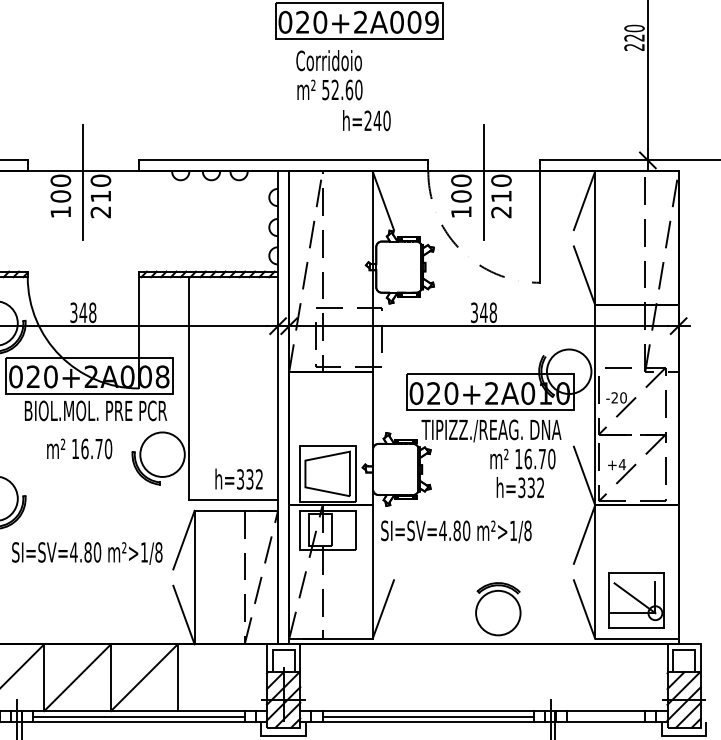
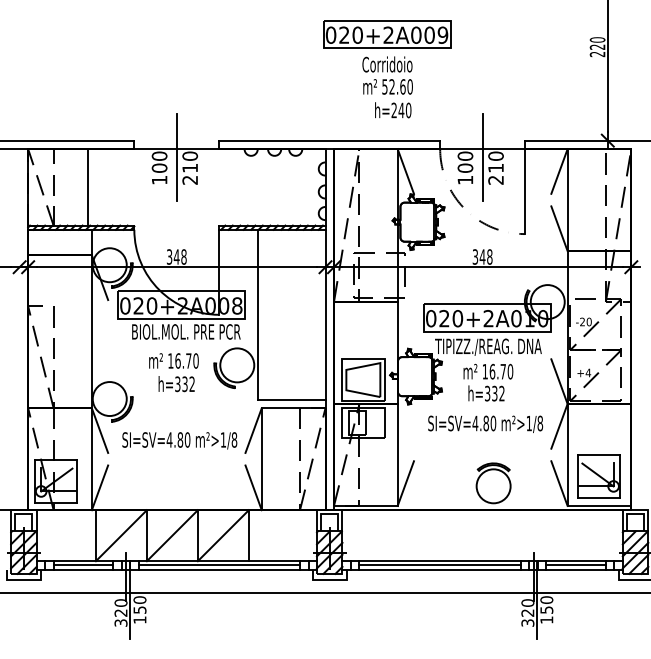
text: (329, 75) -> (387, 75), moved
text: (523, 473) -> (488, 382), moved
text: (238, 479) -> (176, 384), moved
text: (456, 530) -> (485, 423), moved
line: (605, 716) -> (575, 565), added

